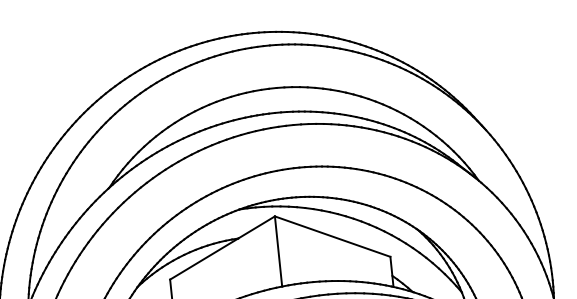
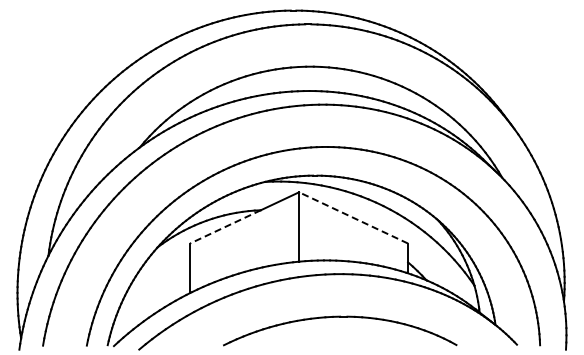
line: (332, 236) -> (353, 217), solid -> dashed
line: (204, 259) -> (225, 227), solid -> dashed

